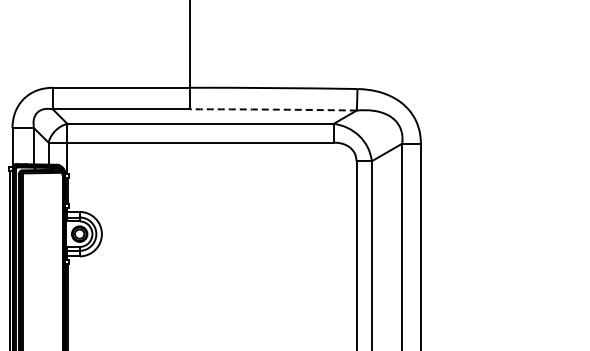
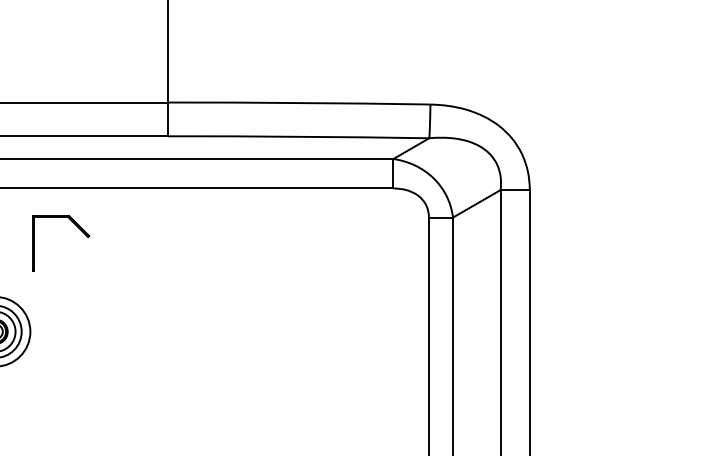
arc: (273, 109) -> (299, 136), dashed -> solid
part: (131, 167) -> (76, 227), added

